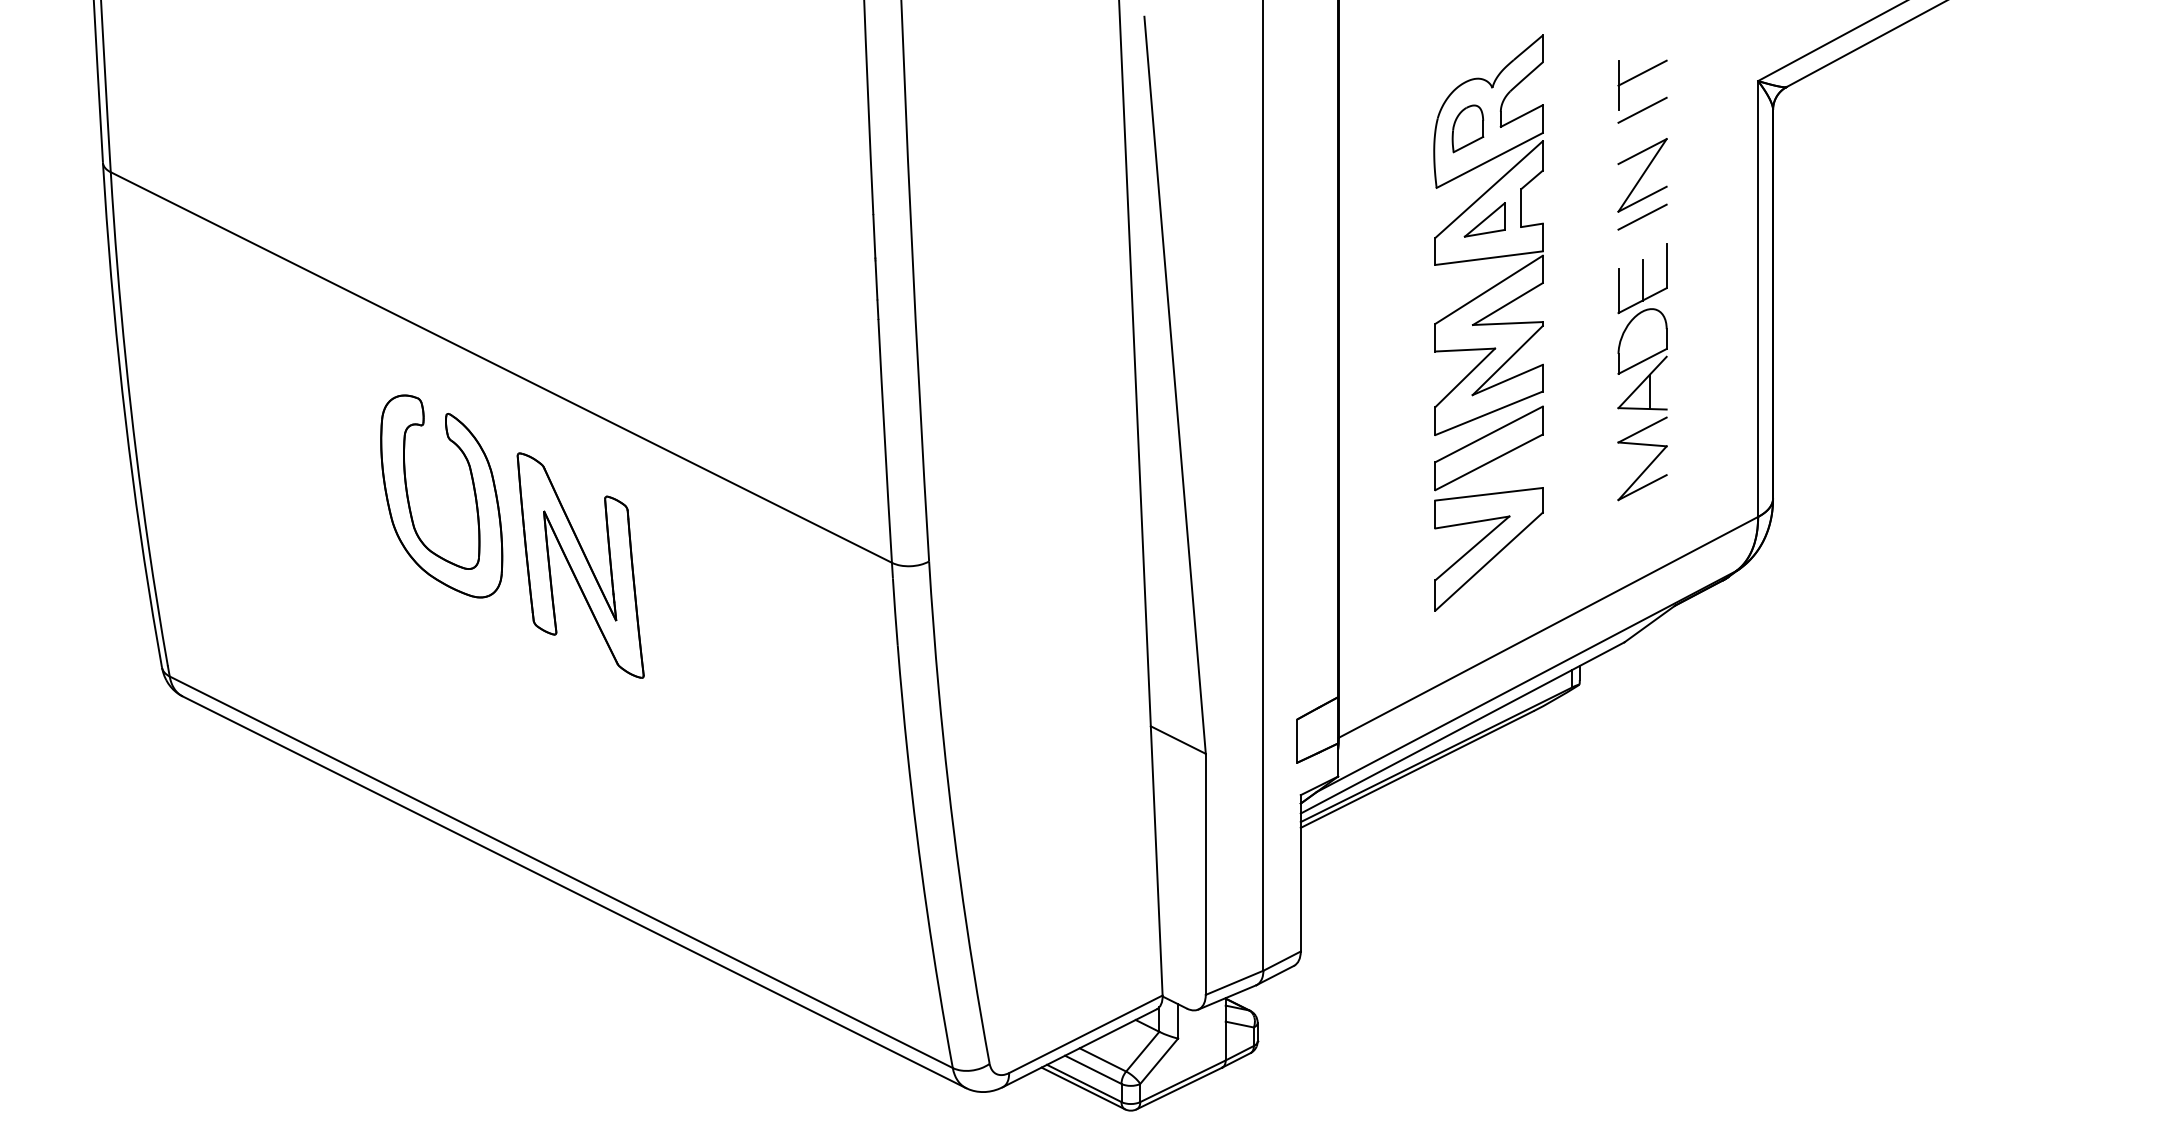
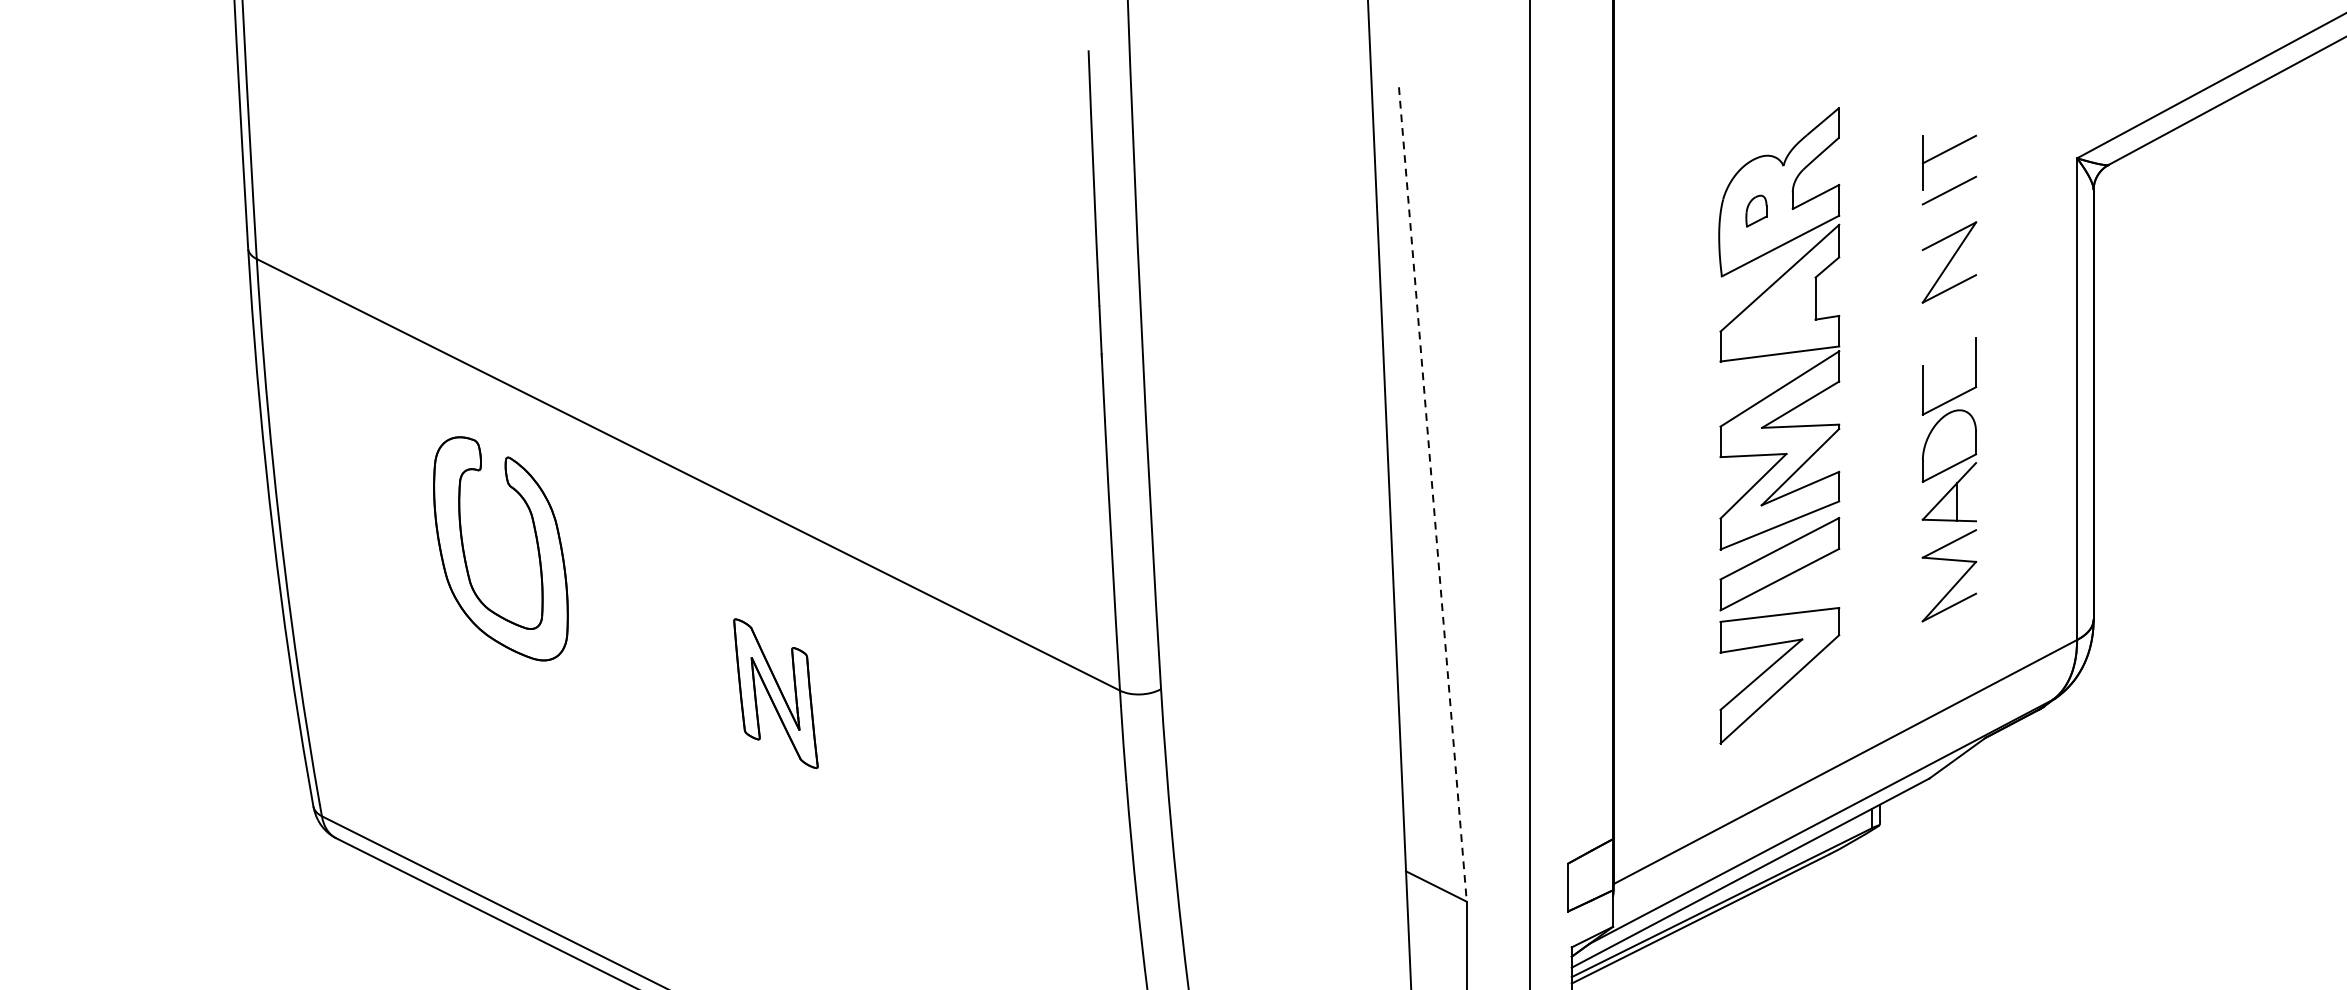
part: (1467, 128) -> (1755, 210), size x0.6
line: (1642, 216) -> (1949, 307), removed
part: (1484, 219) -> (1774, 311), removed
line: (1642, 280) -> (1949, 378), removed
line: (1175, 385) -> (1433, 494), solid -> dashed
part: (409, 500) -> (465, 553), moved
part: (580, 565) -> (775, 693), size x0.6

